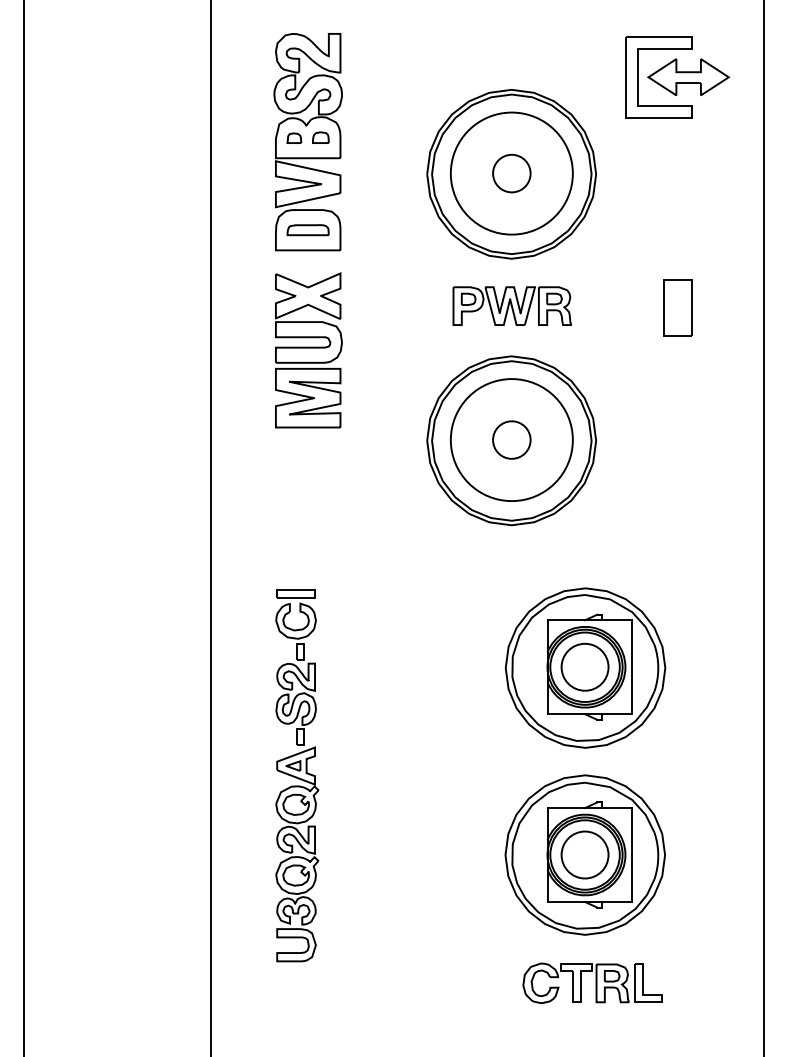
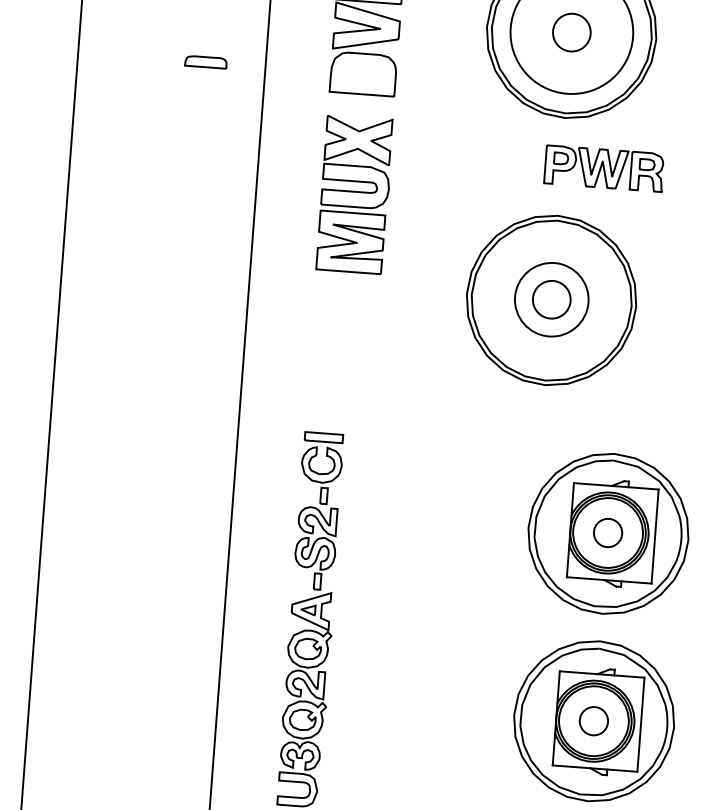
part: (307, 230) -> (205, 62), moved
part: (512, 305) -> (604, 168), moved
circle: (511, 440) -> (551, 300), size x0.6
circle: (584, 666) -> (607, 532), size x0.6
circle: (584, 854) -> (593, 720), size x0.6

